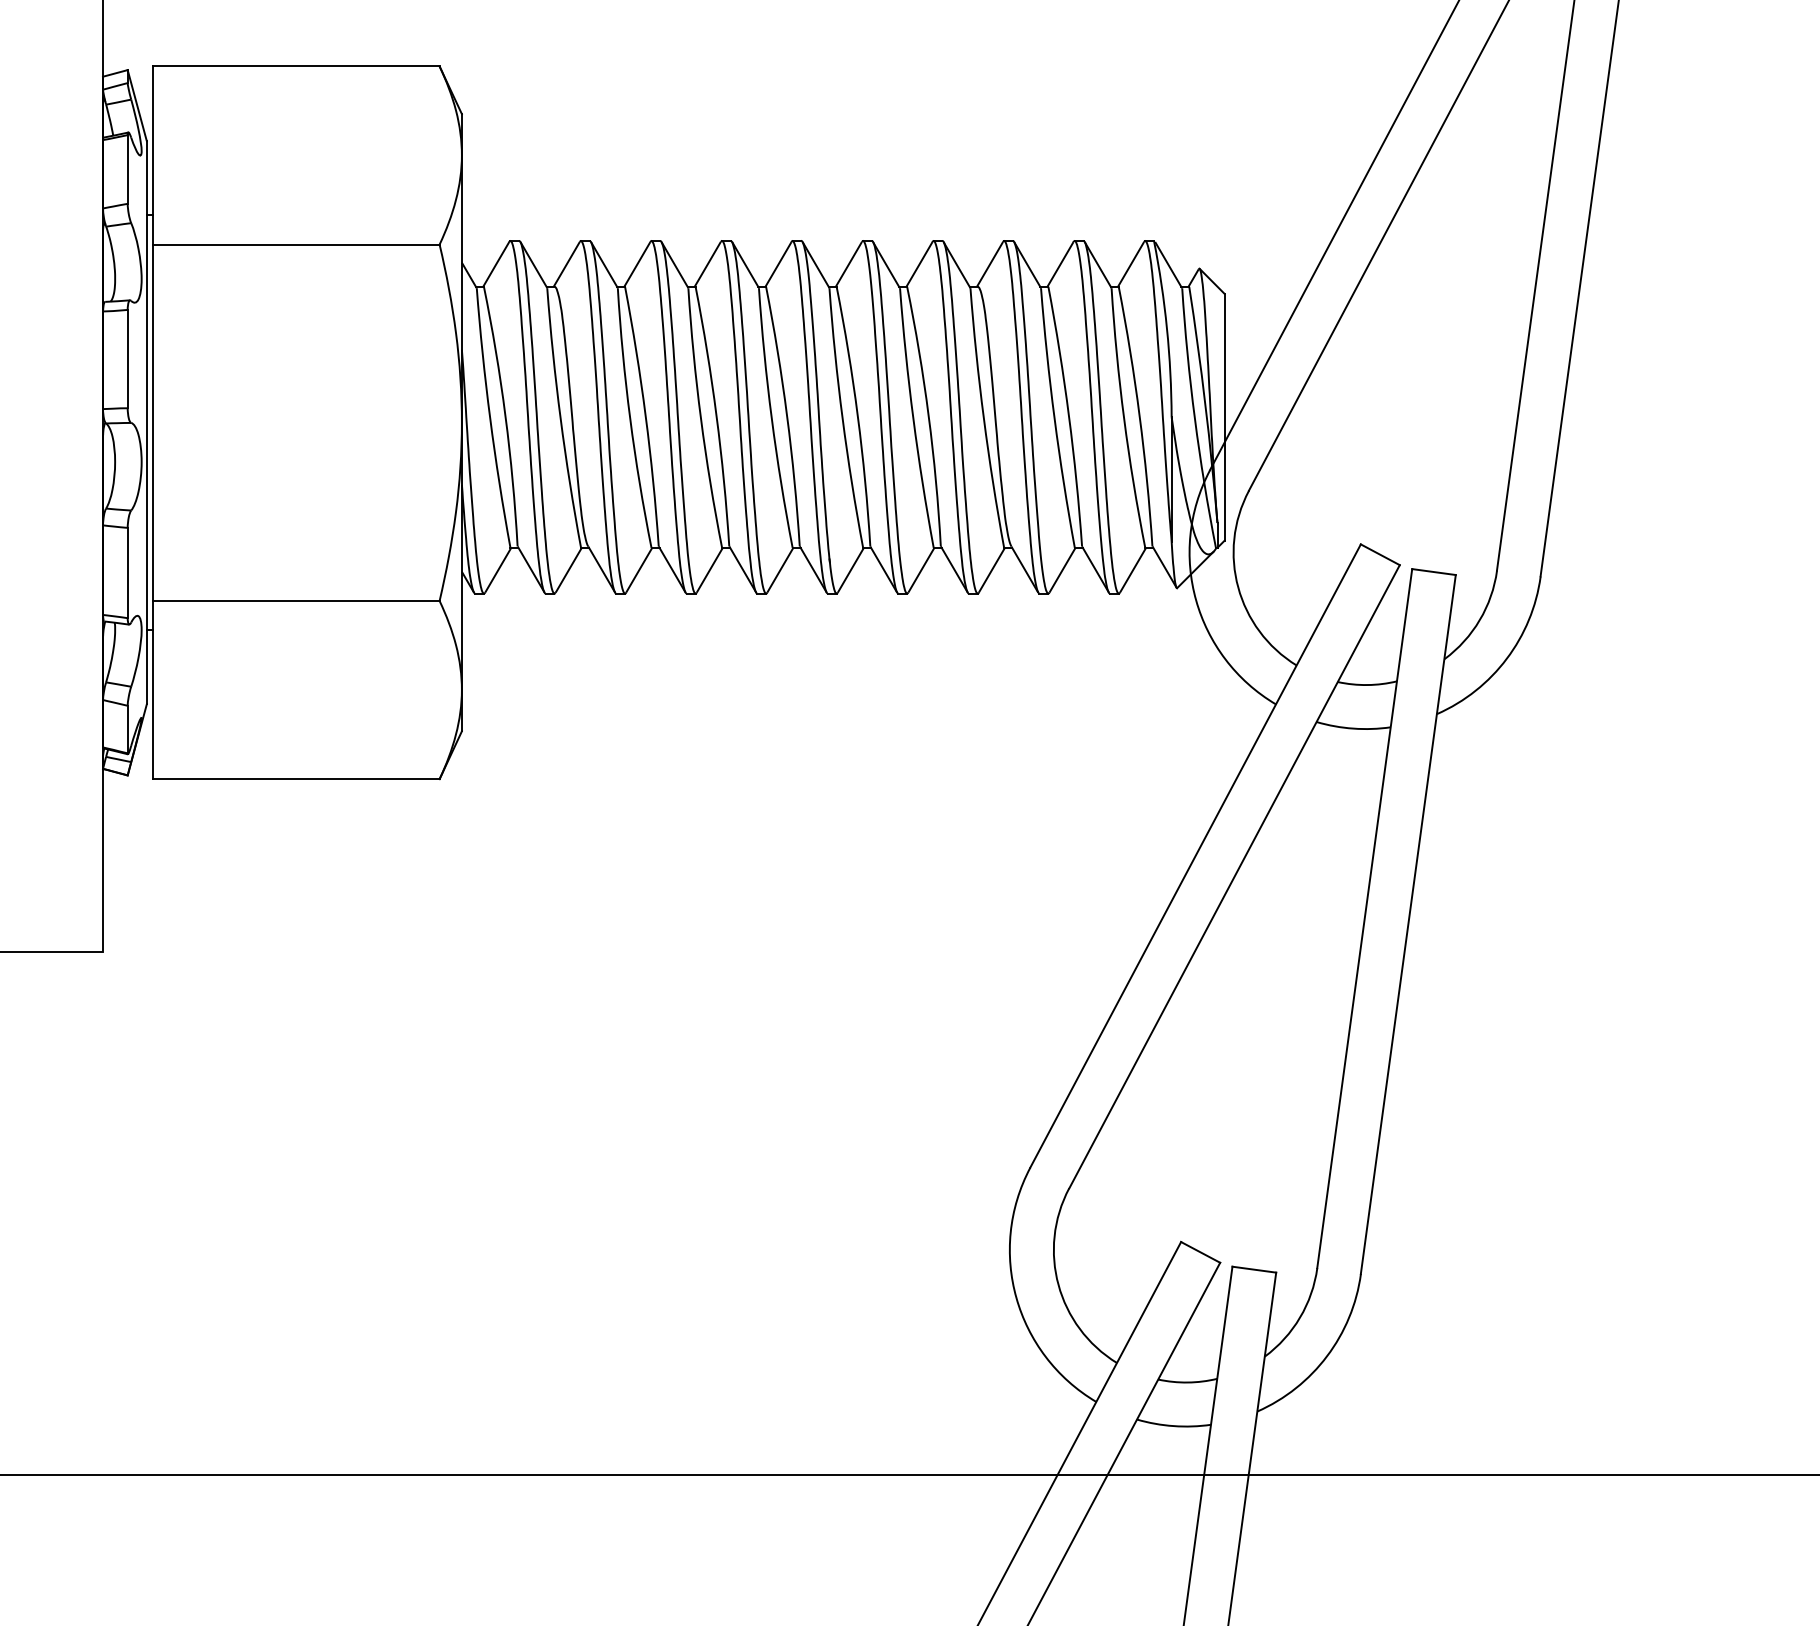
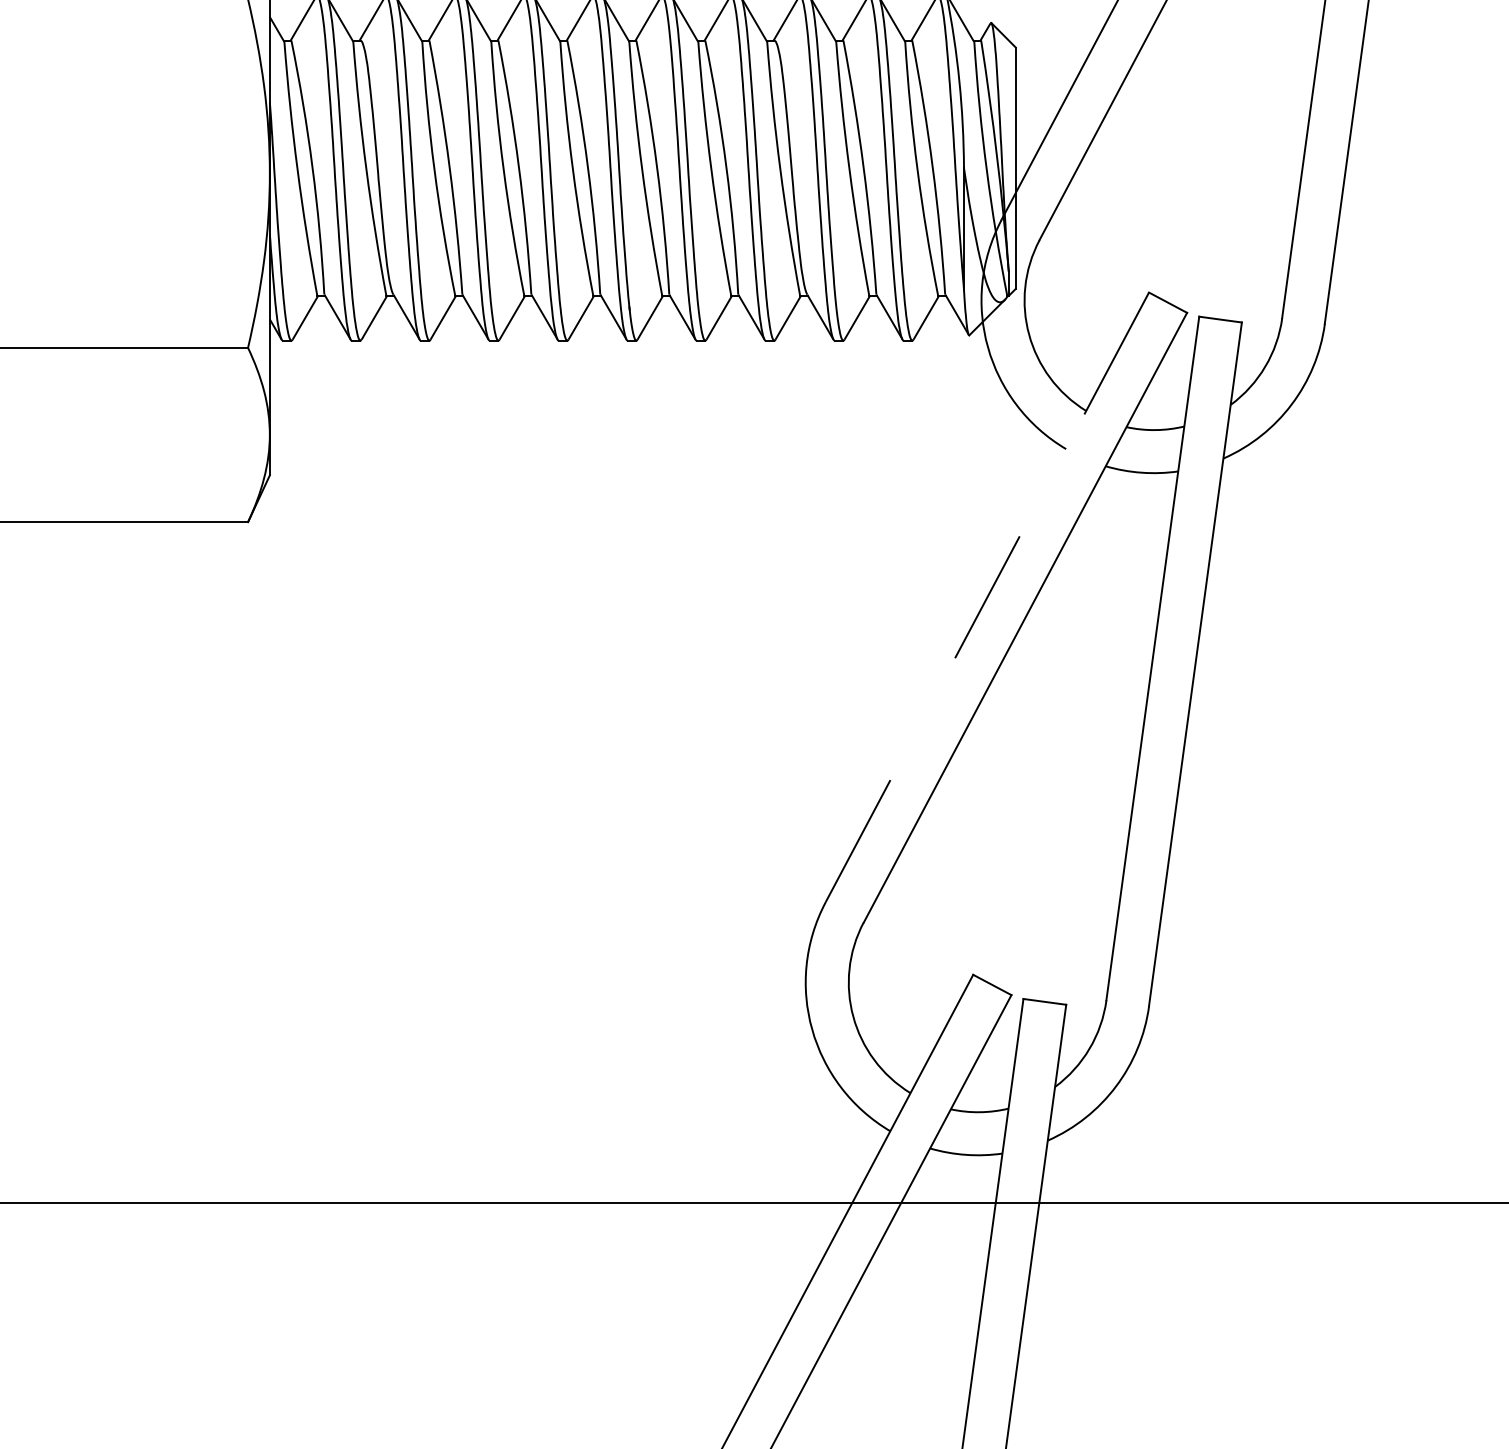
line: (1195, 856) -> (987, 597), solid -> dashed

